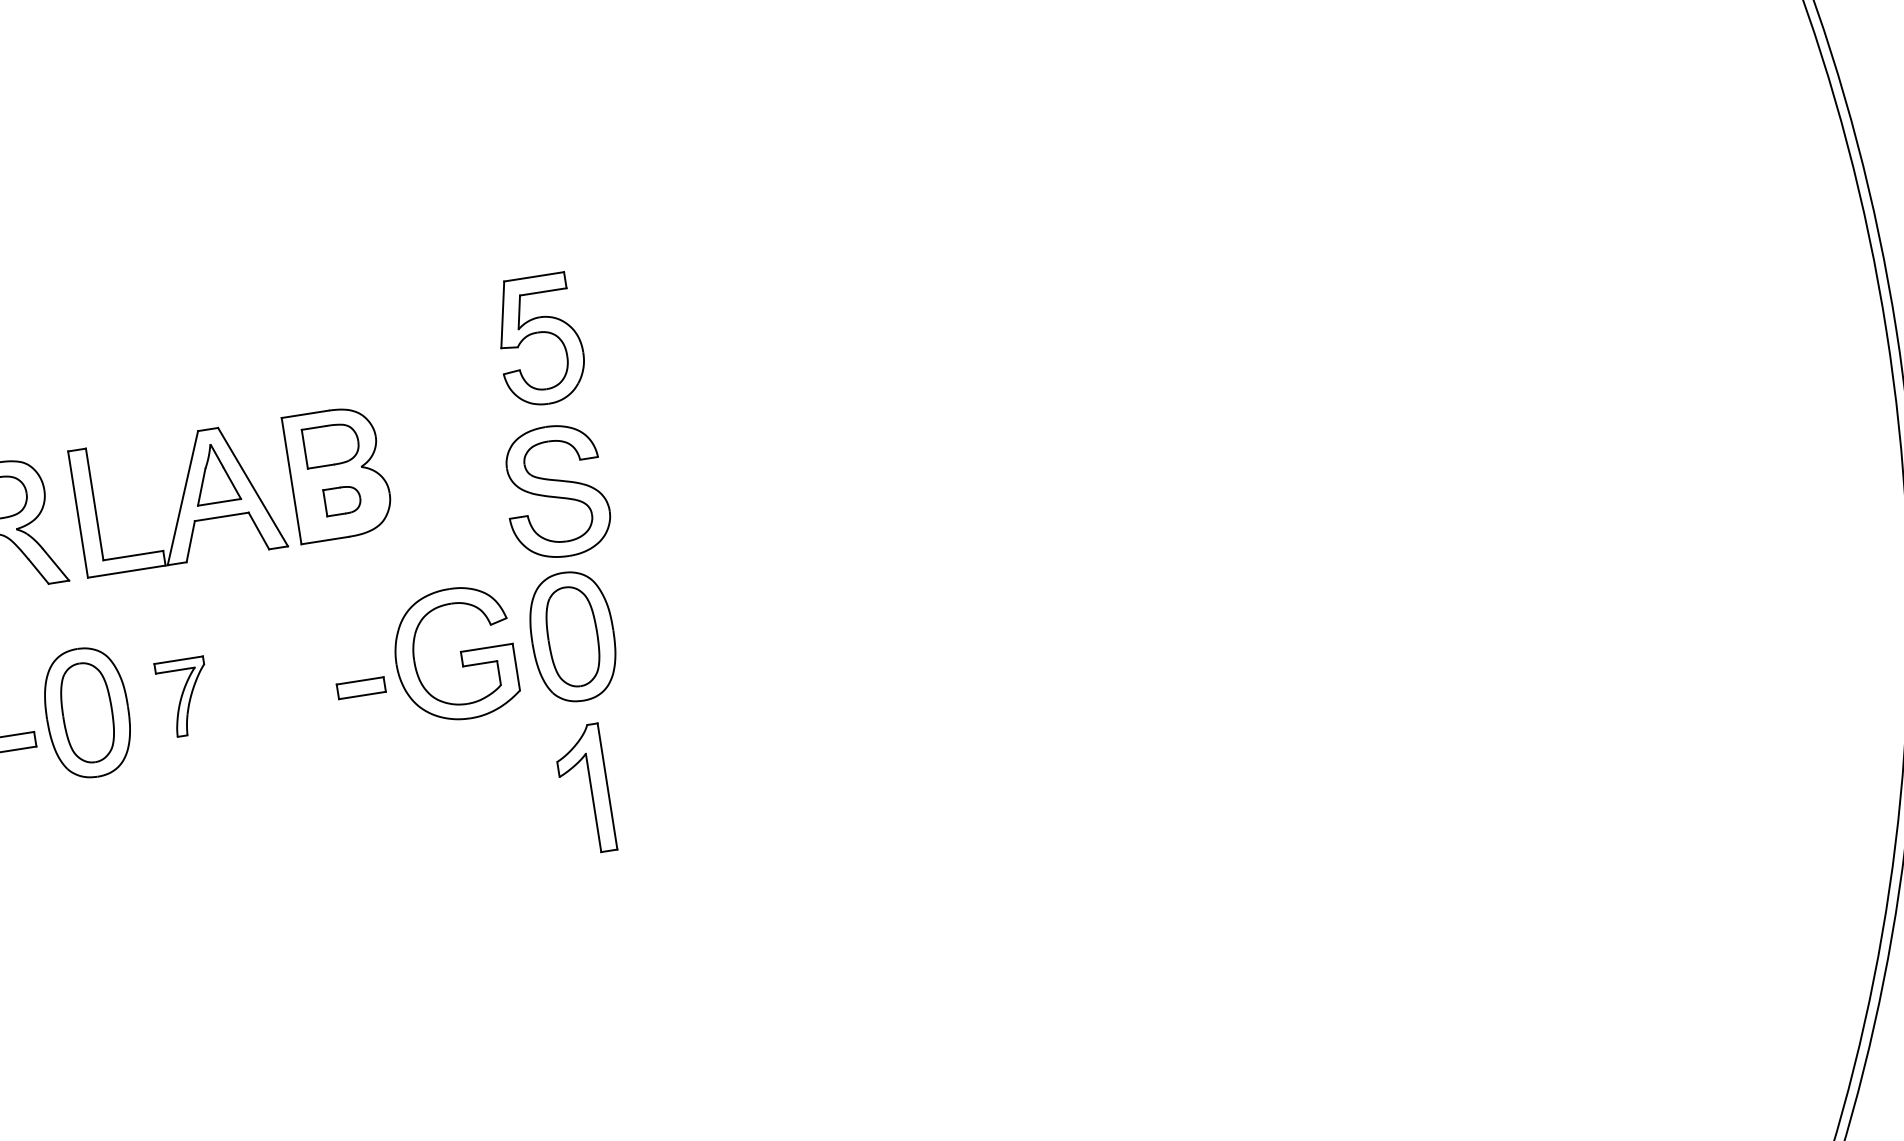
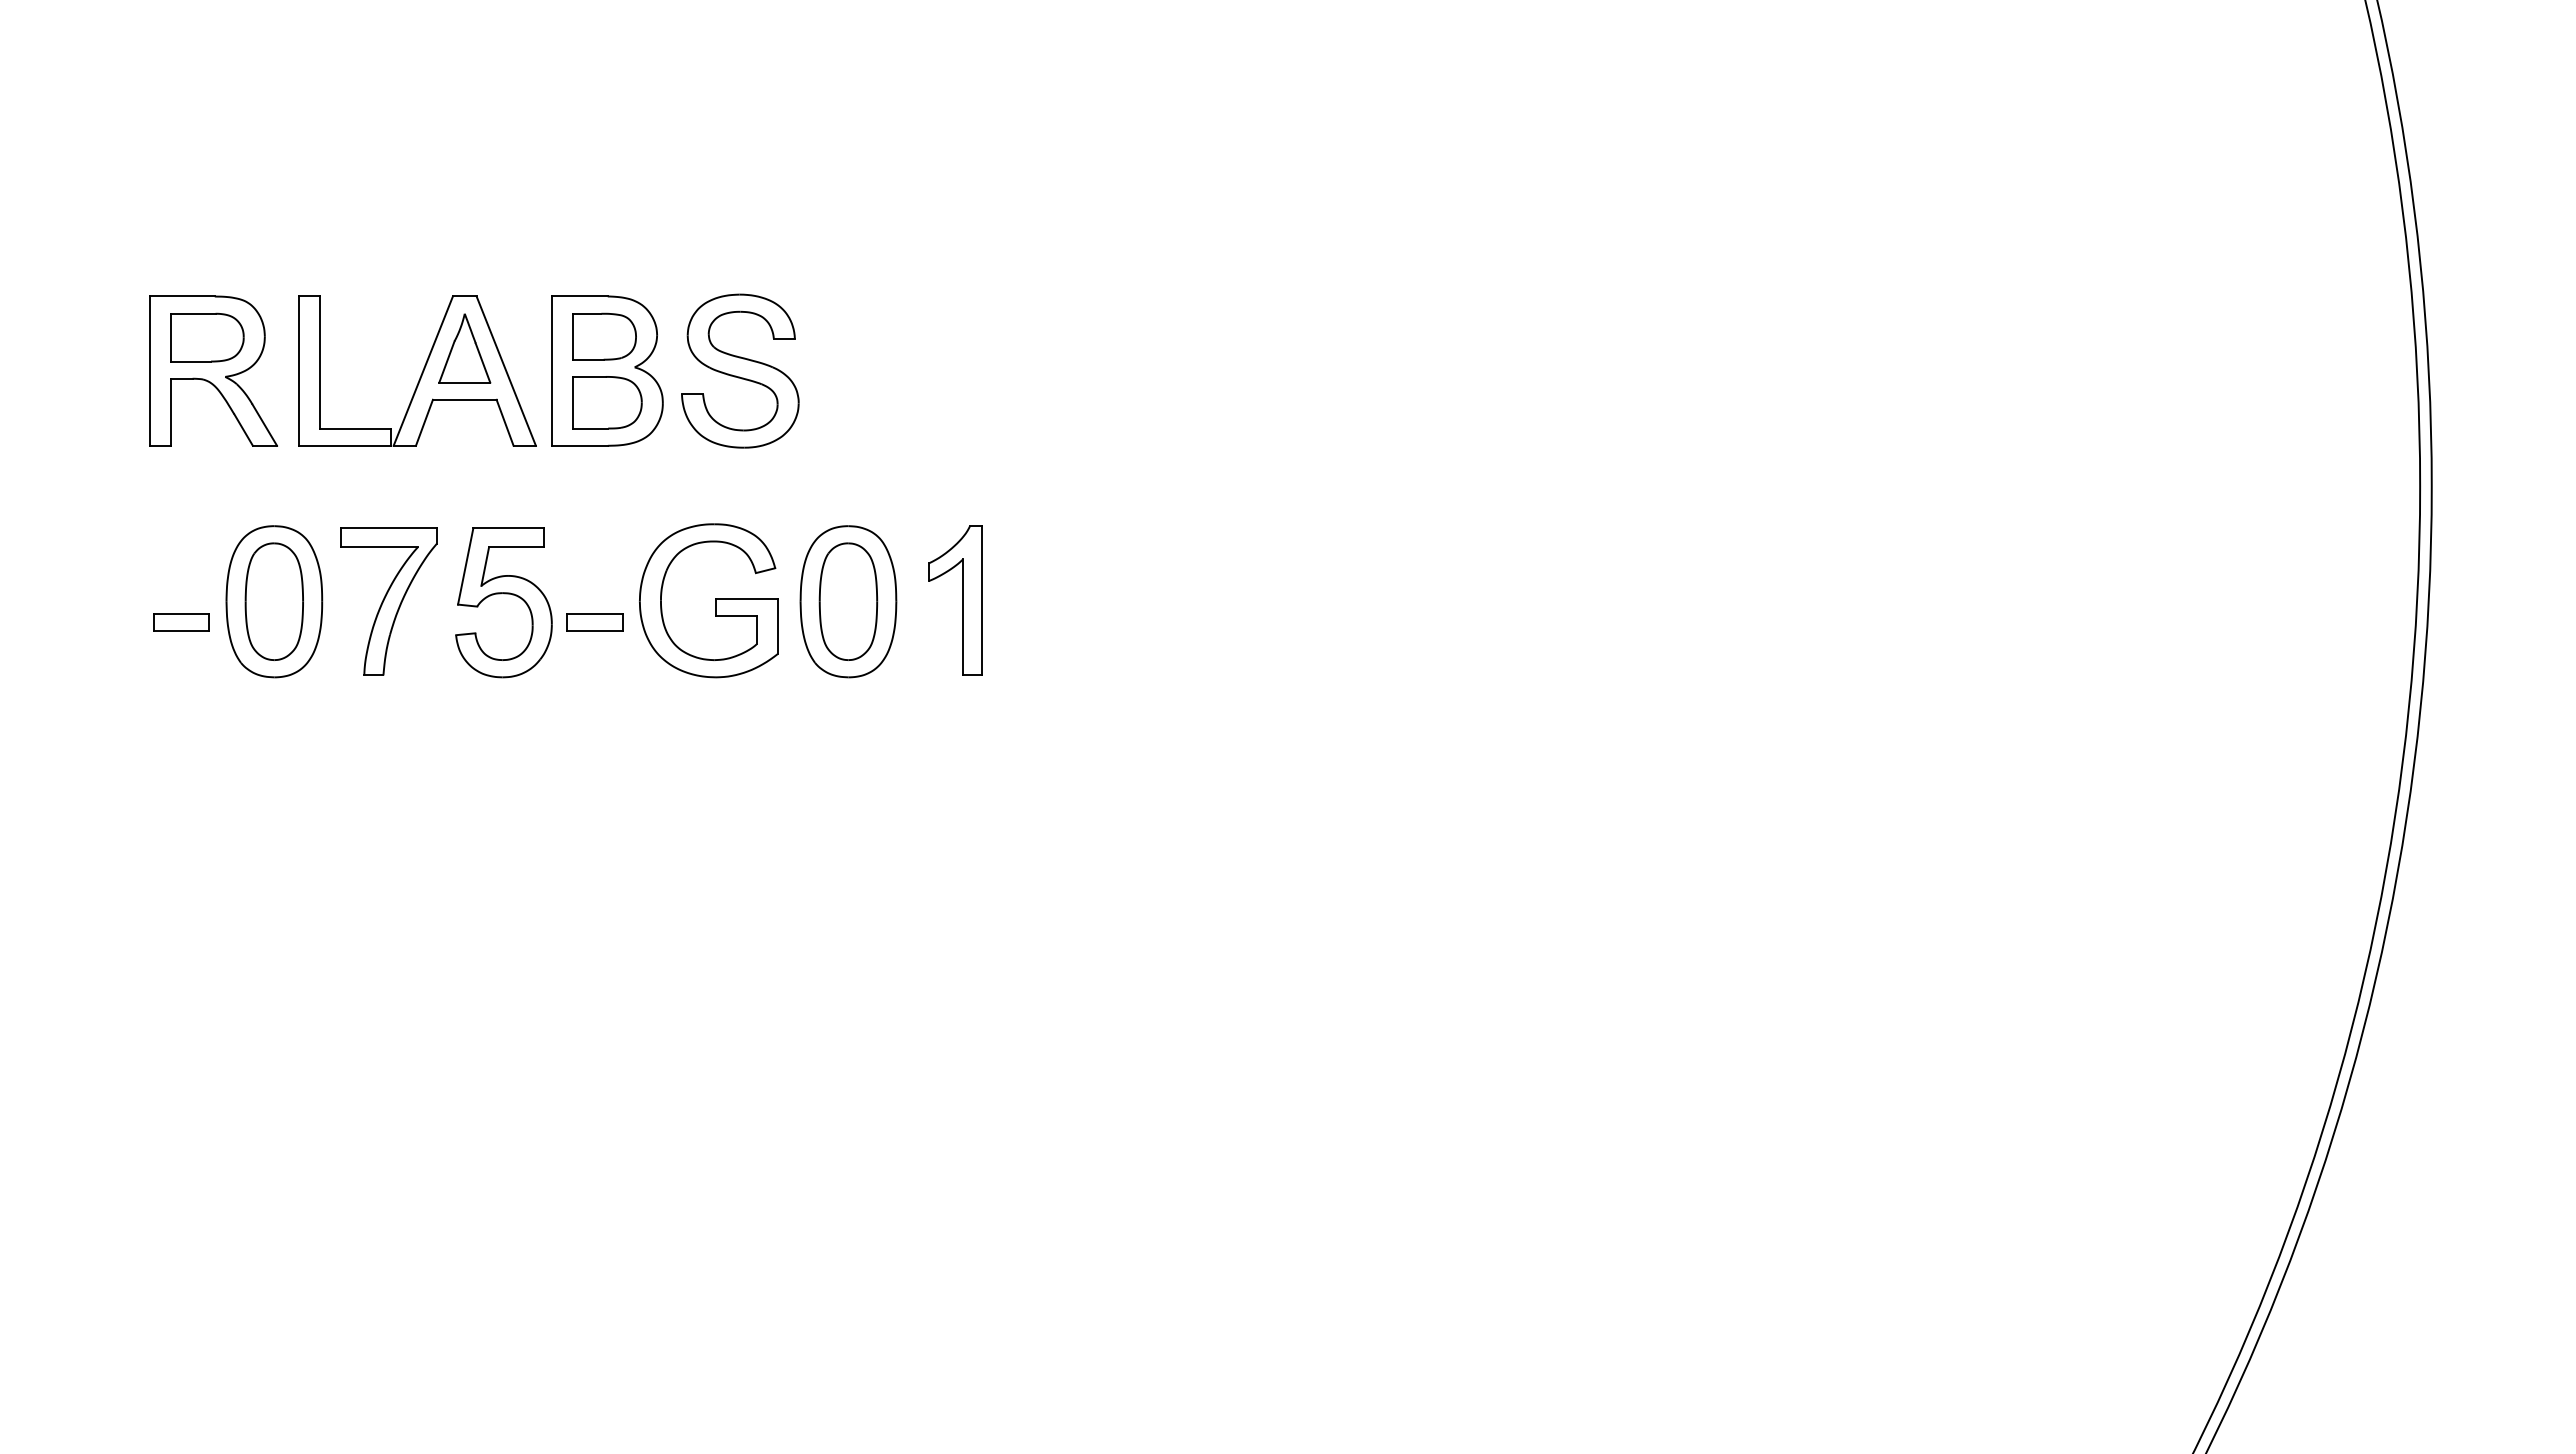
part: (539, 333) -> (504, 594), moved
part: (556, 491) -> (740, 370), moved
part: (342, 500) -> (607, 402), size x1.67
part: (183, 697) -> (388, 601), size x1.67
part: (590, 788) -> (962, 600), moved

